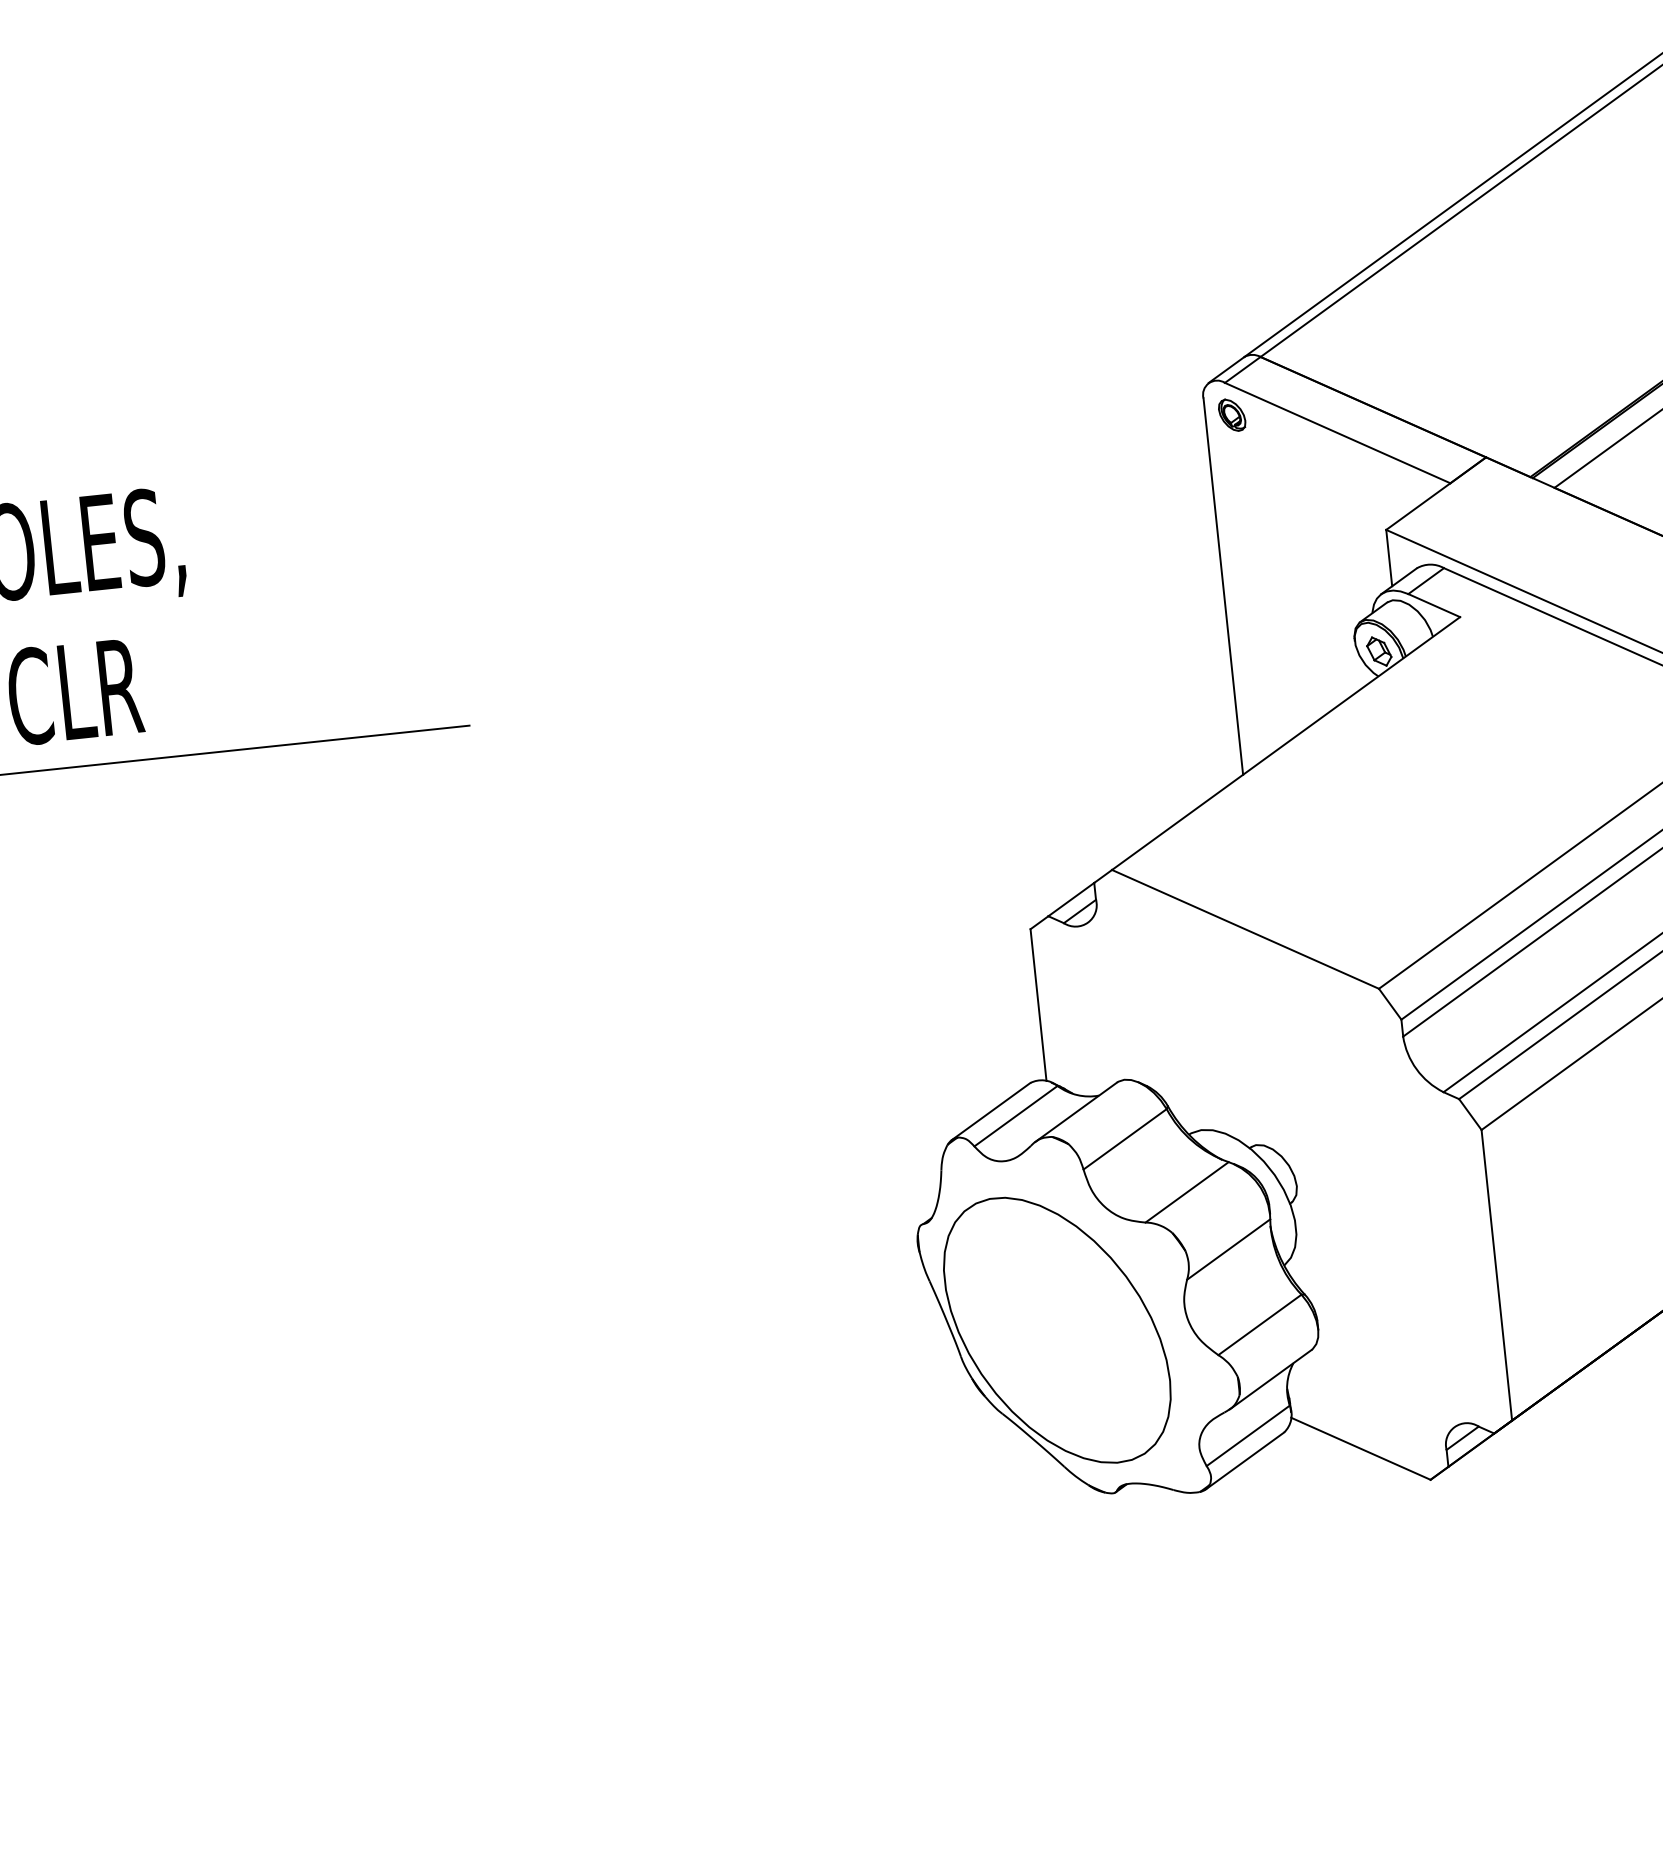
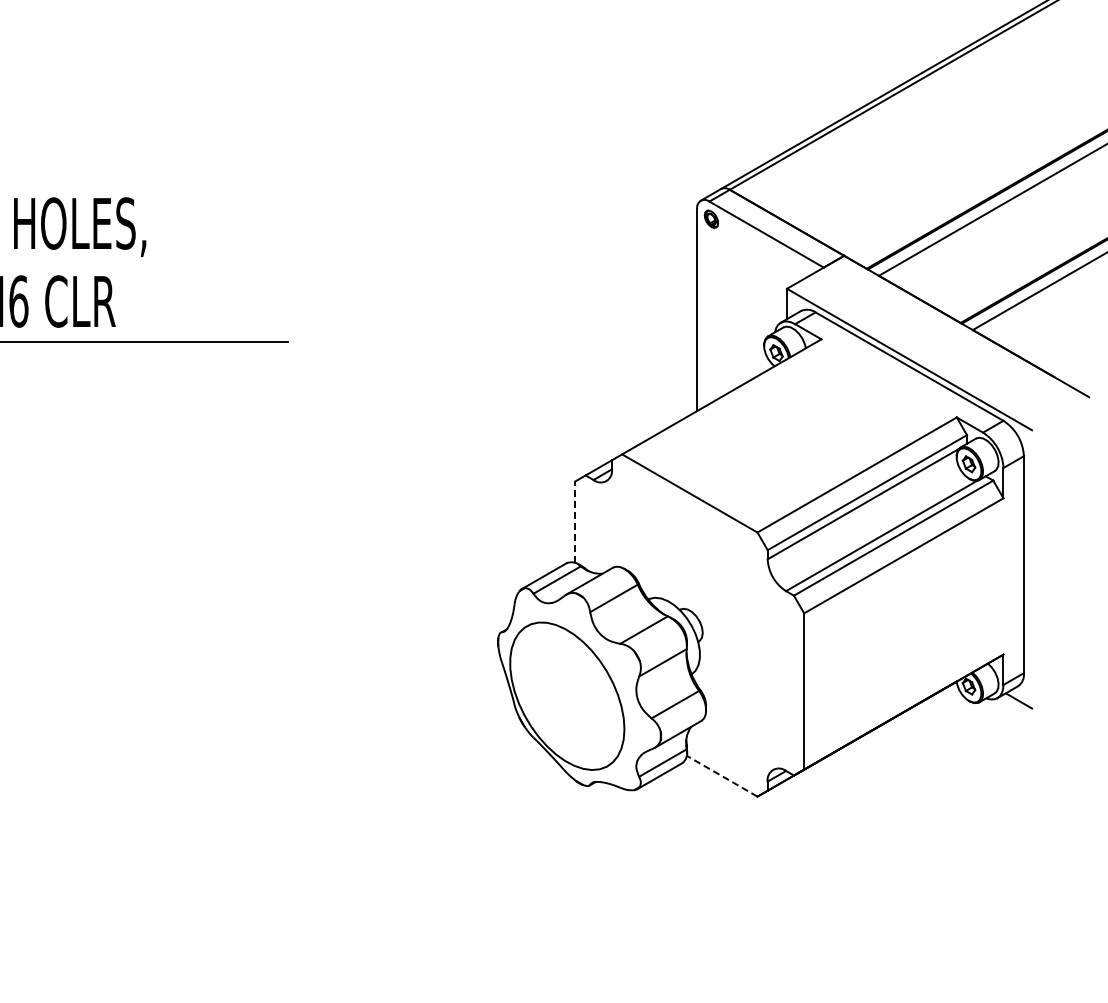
line: (1038, 1005) -> (575, 522), solid -> dashed
line: (1361, 1449) -> (722, 776), solid -> dashed

